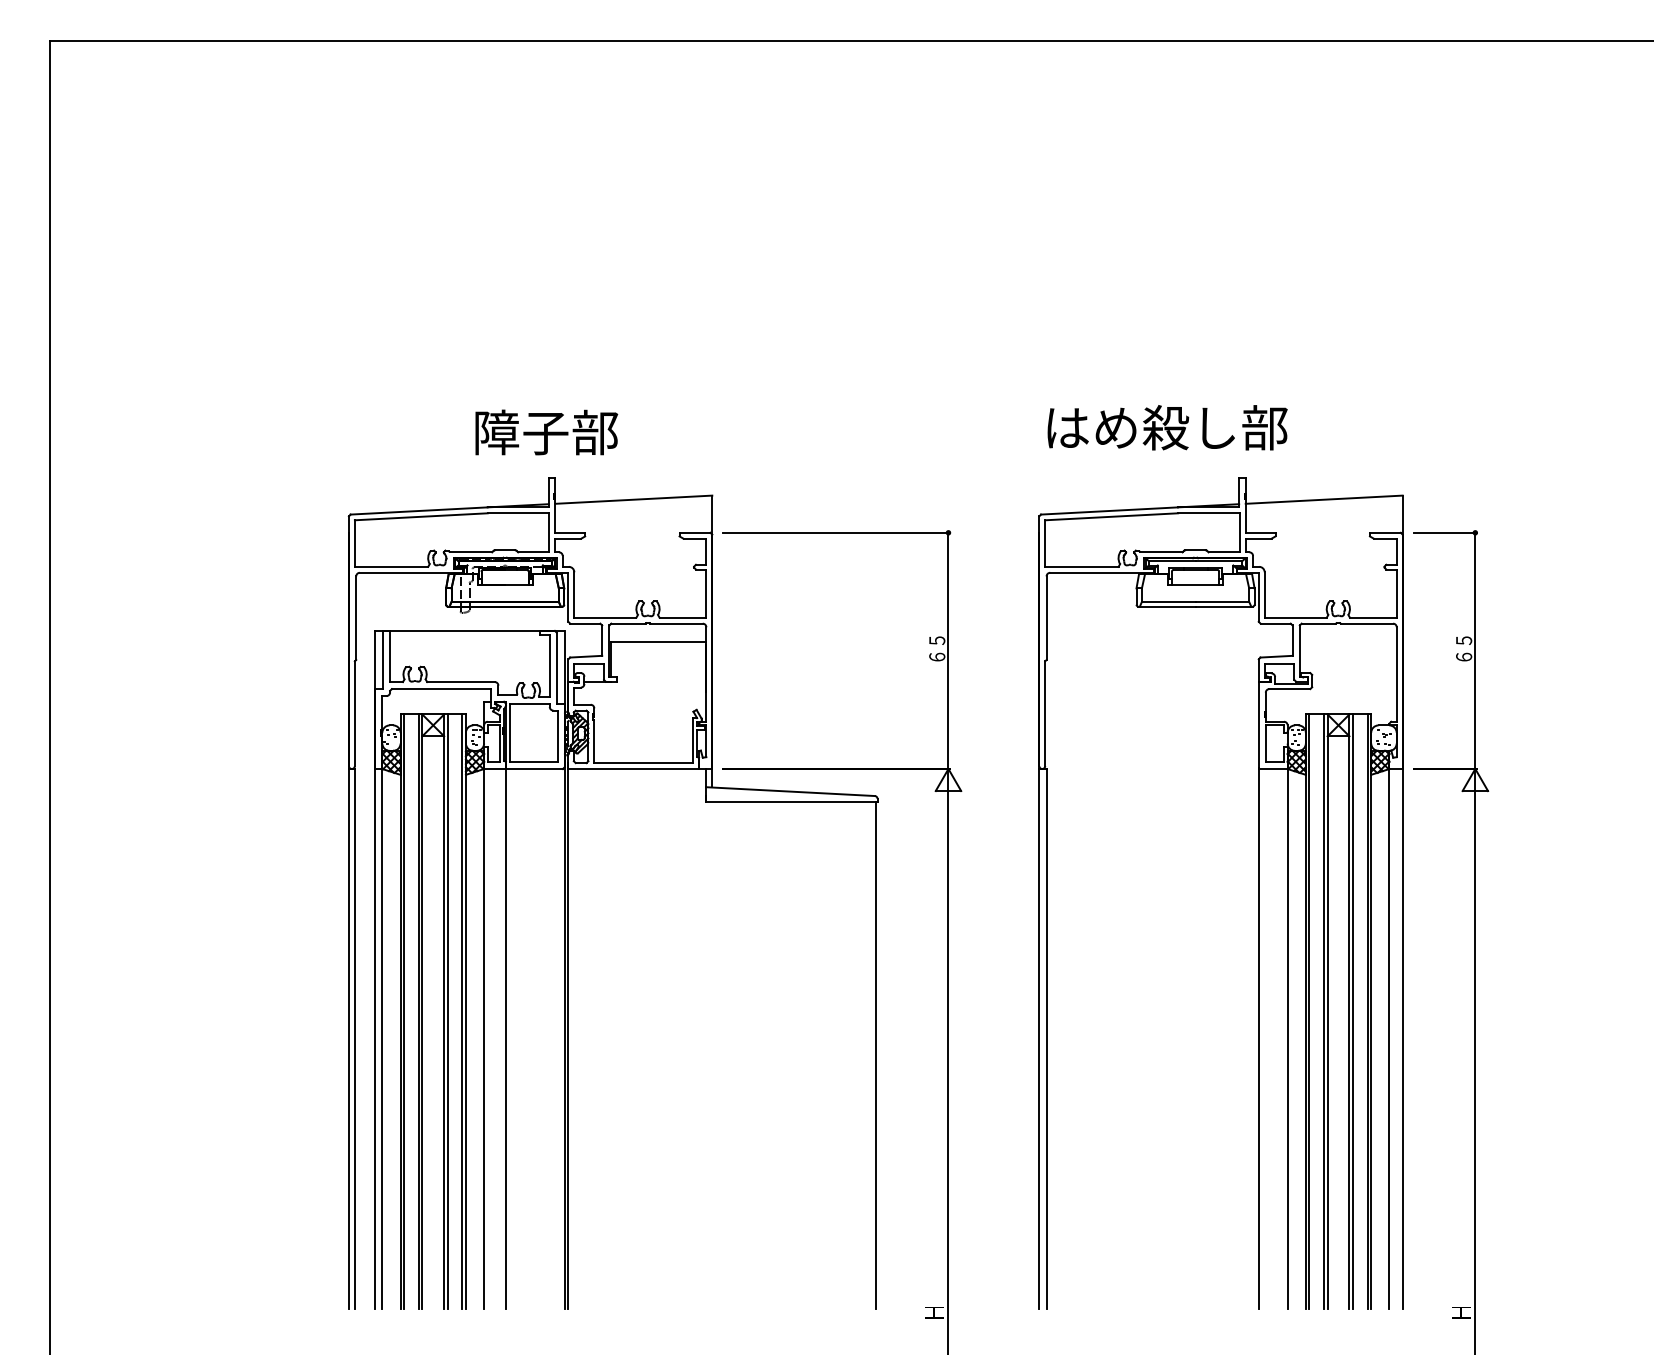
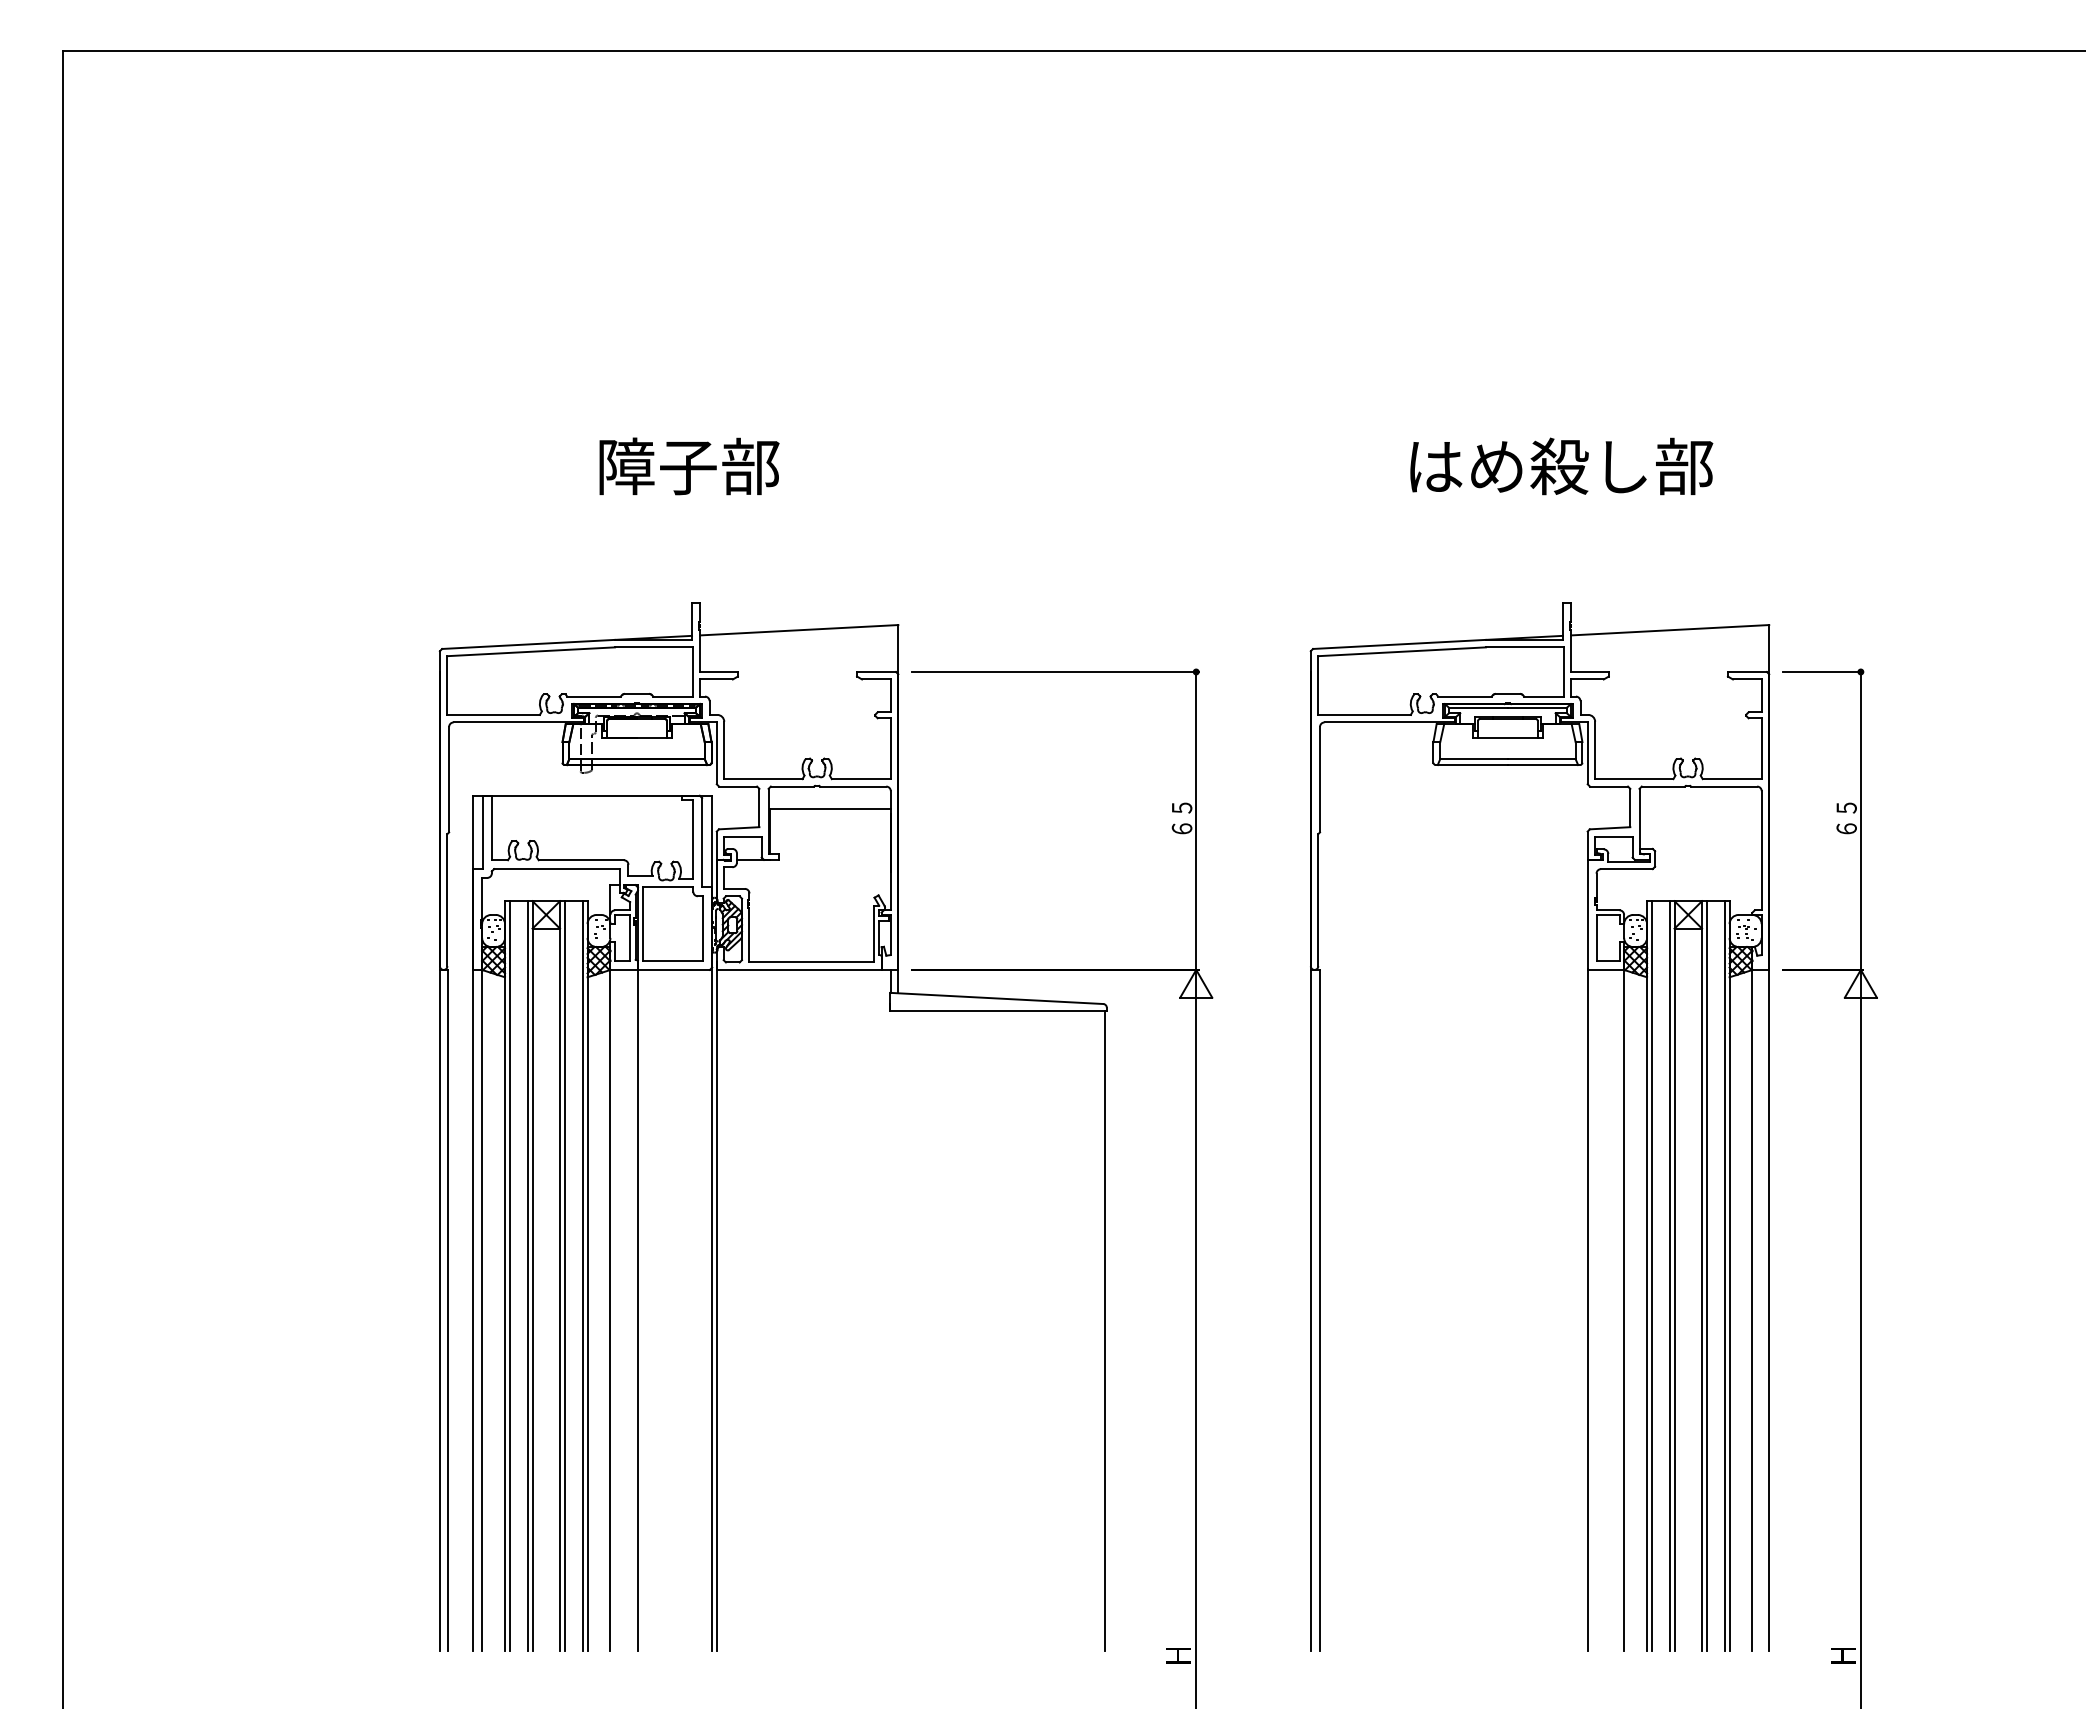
text: (1167, 427) -> (1561, 466), moved
text: (546, 432) -> (689, 466), moved

